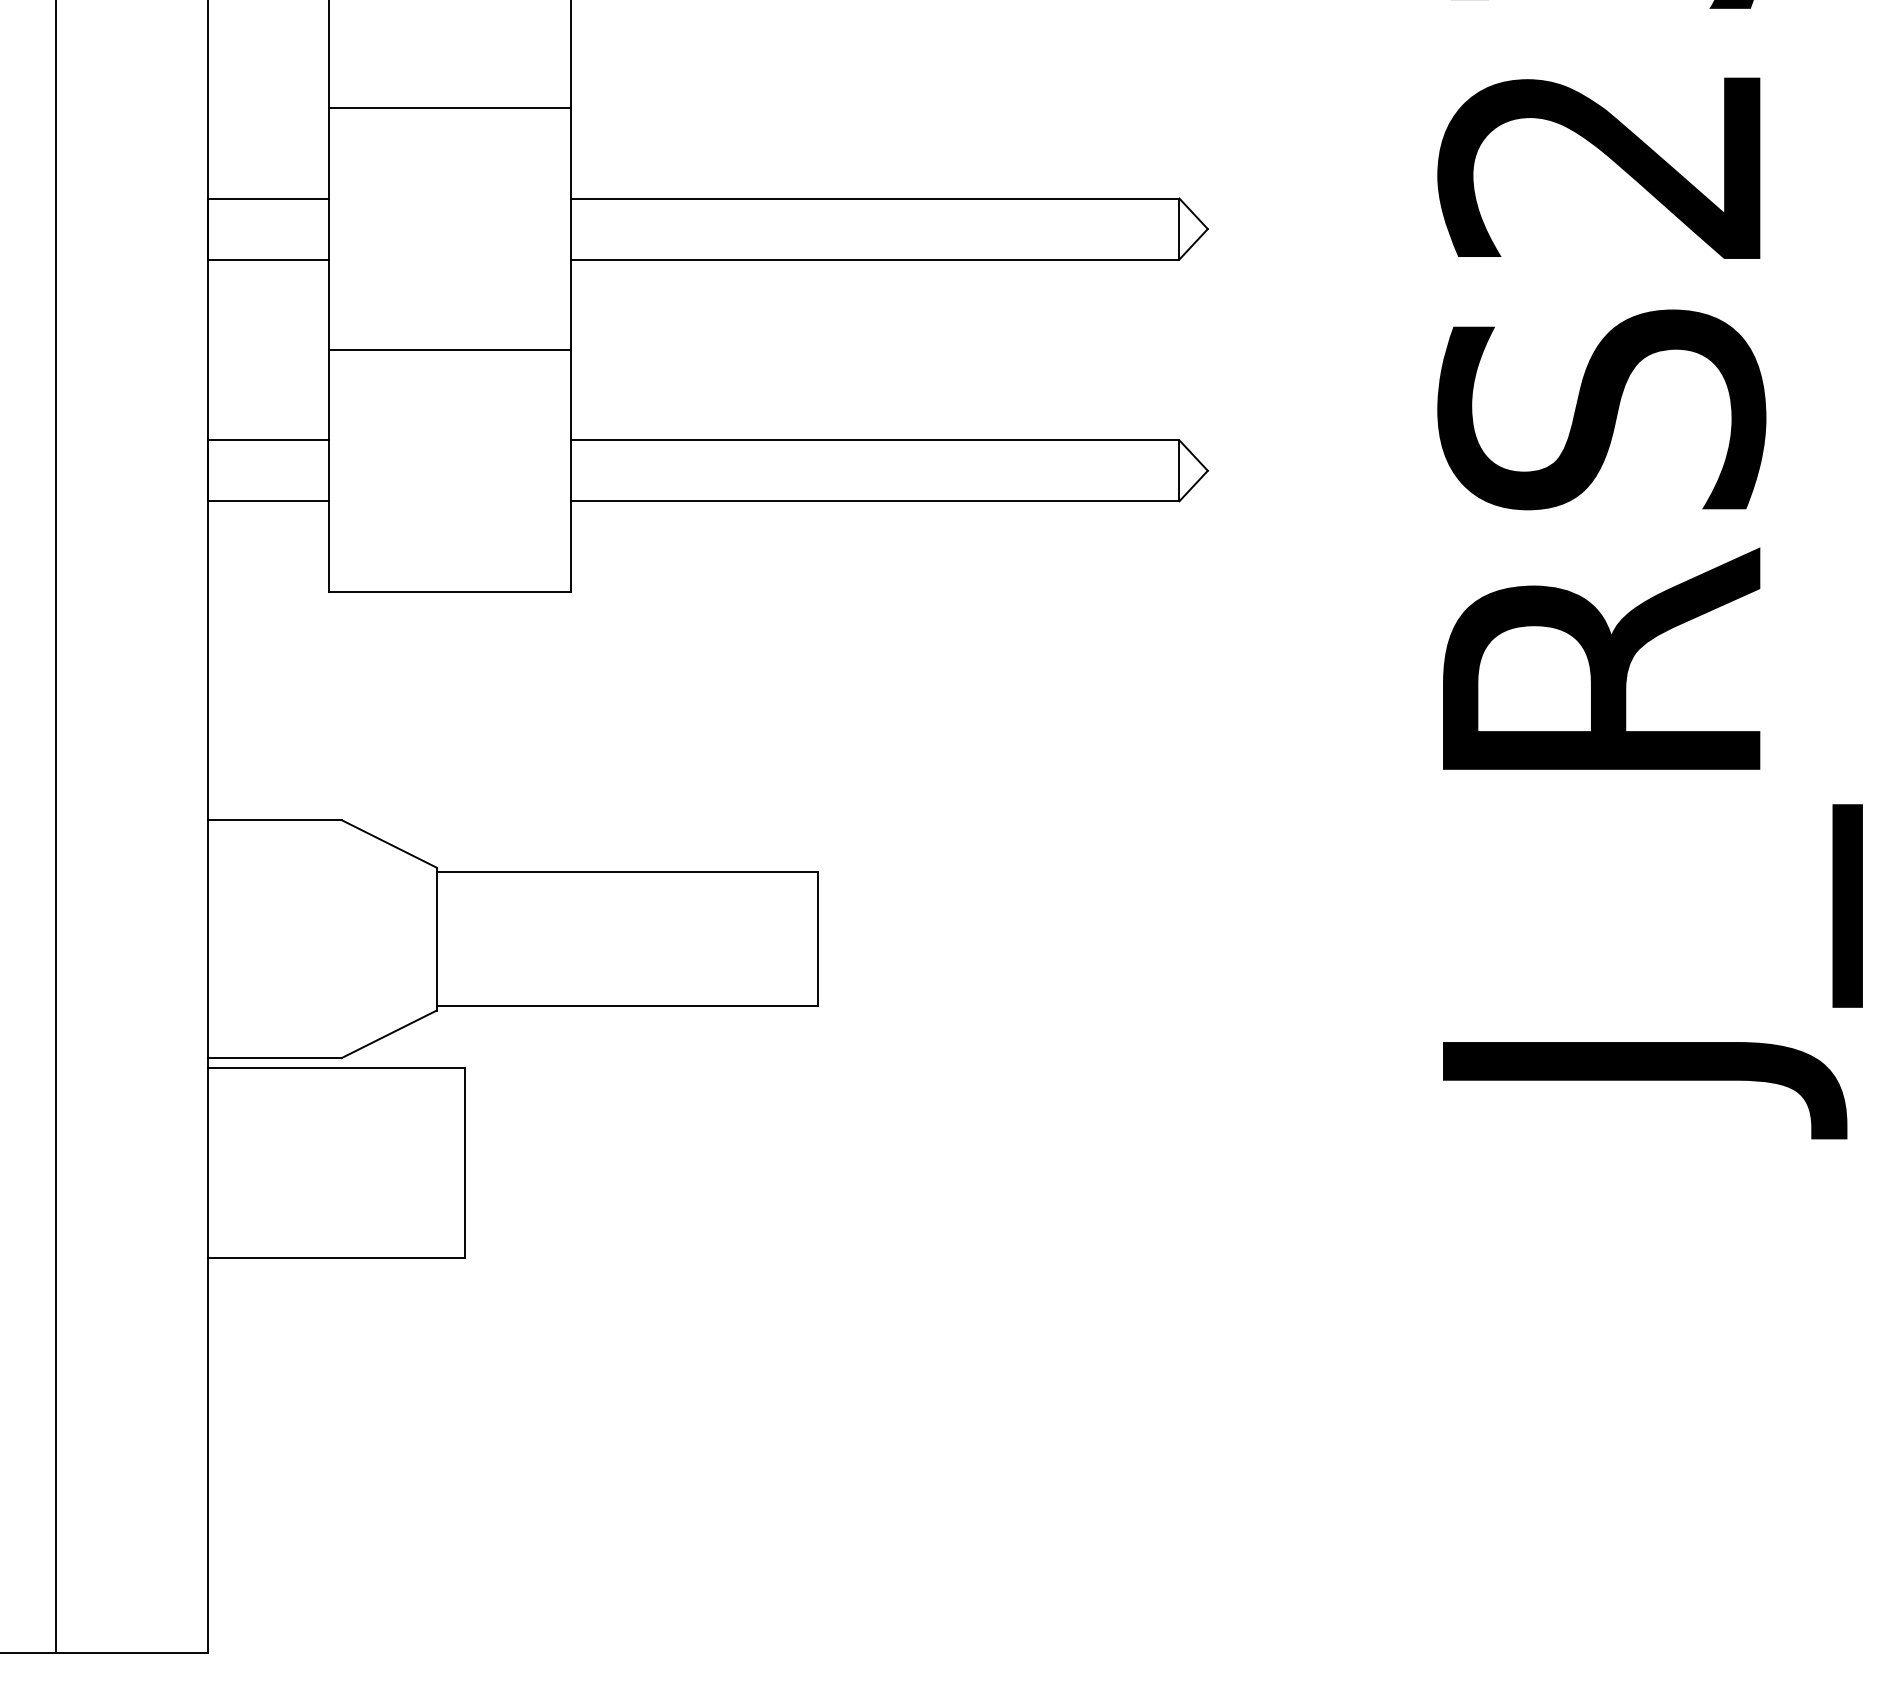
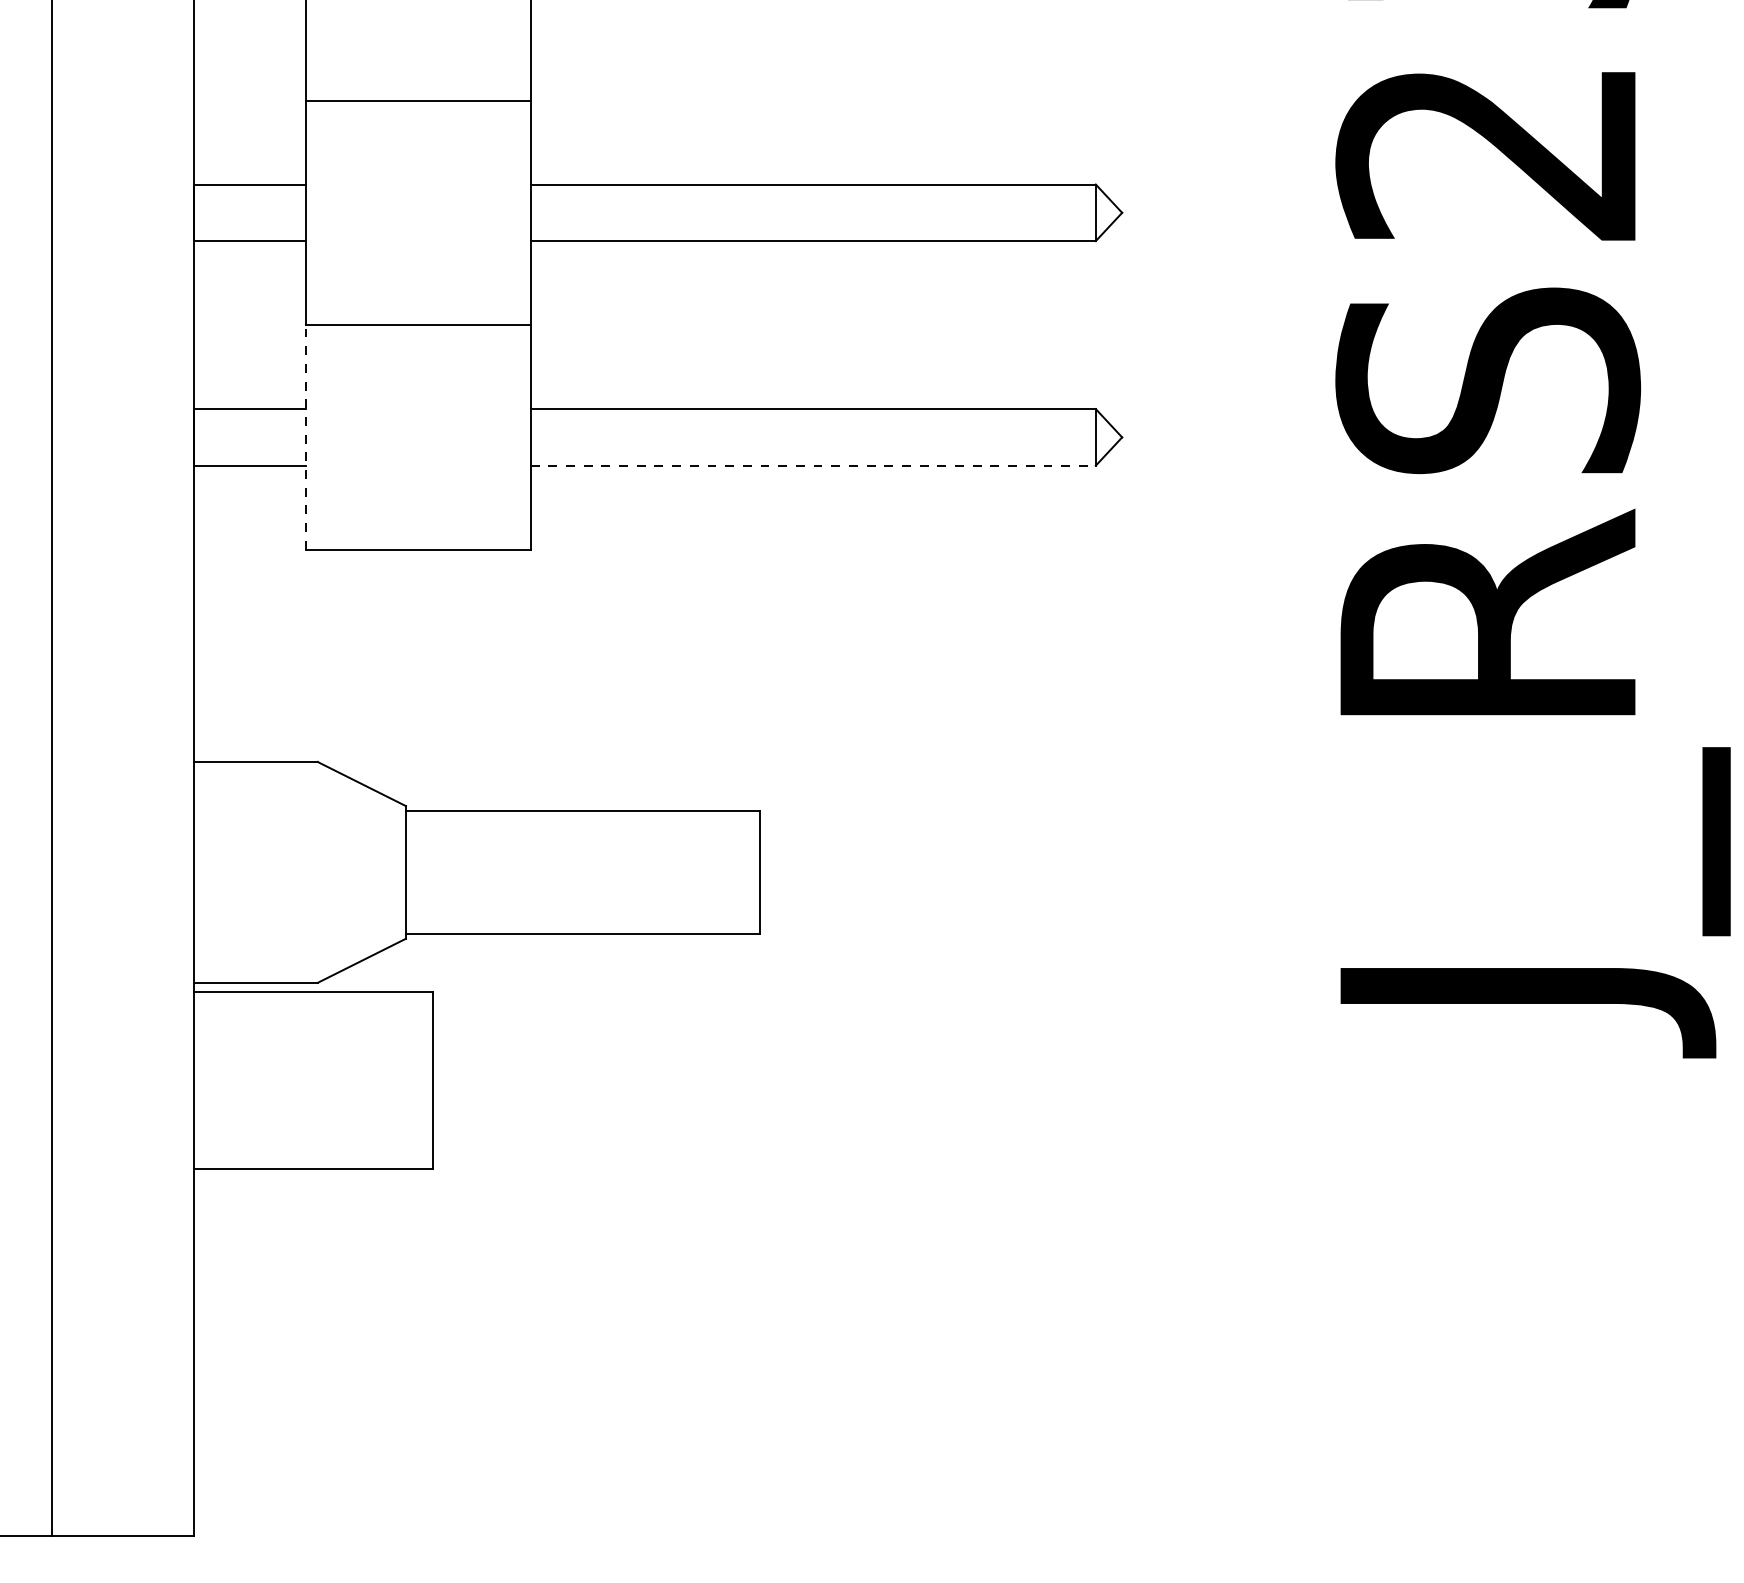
line: (329, 469) -> (306, 436), solid -> dashed
line: (875, 501) -> (813, 465), solid -> dashed

